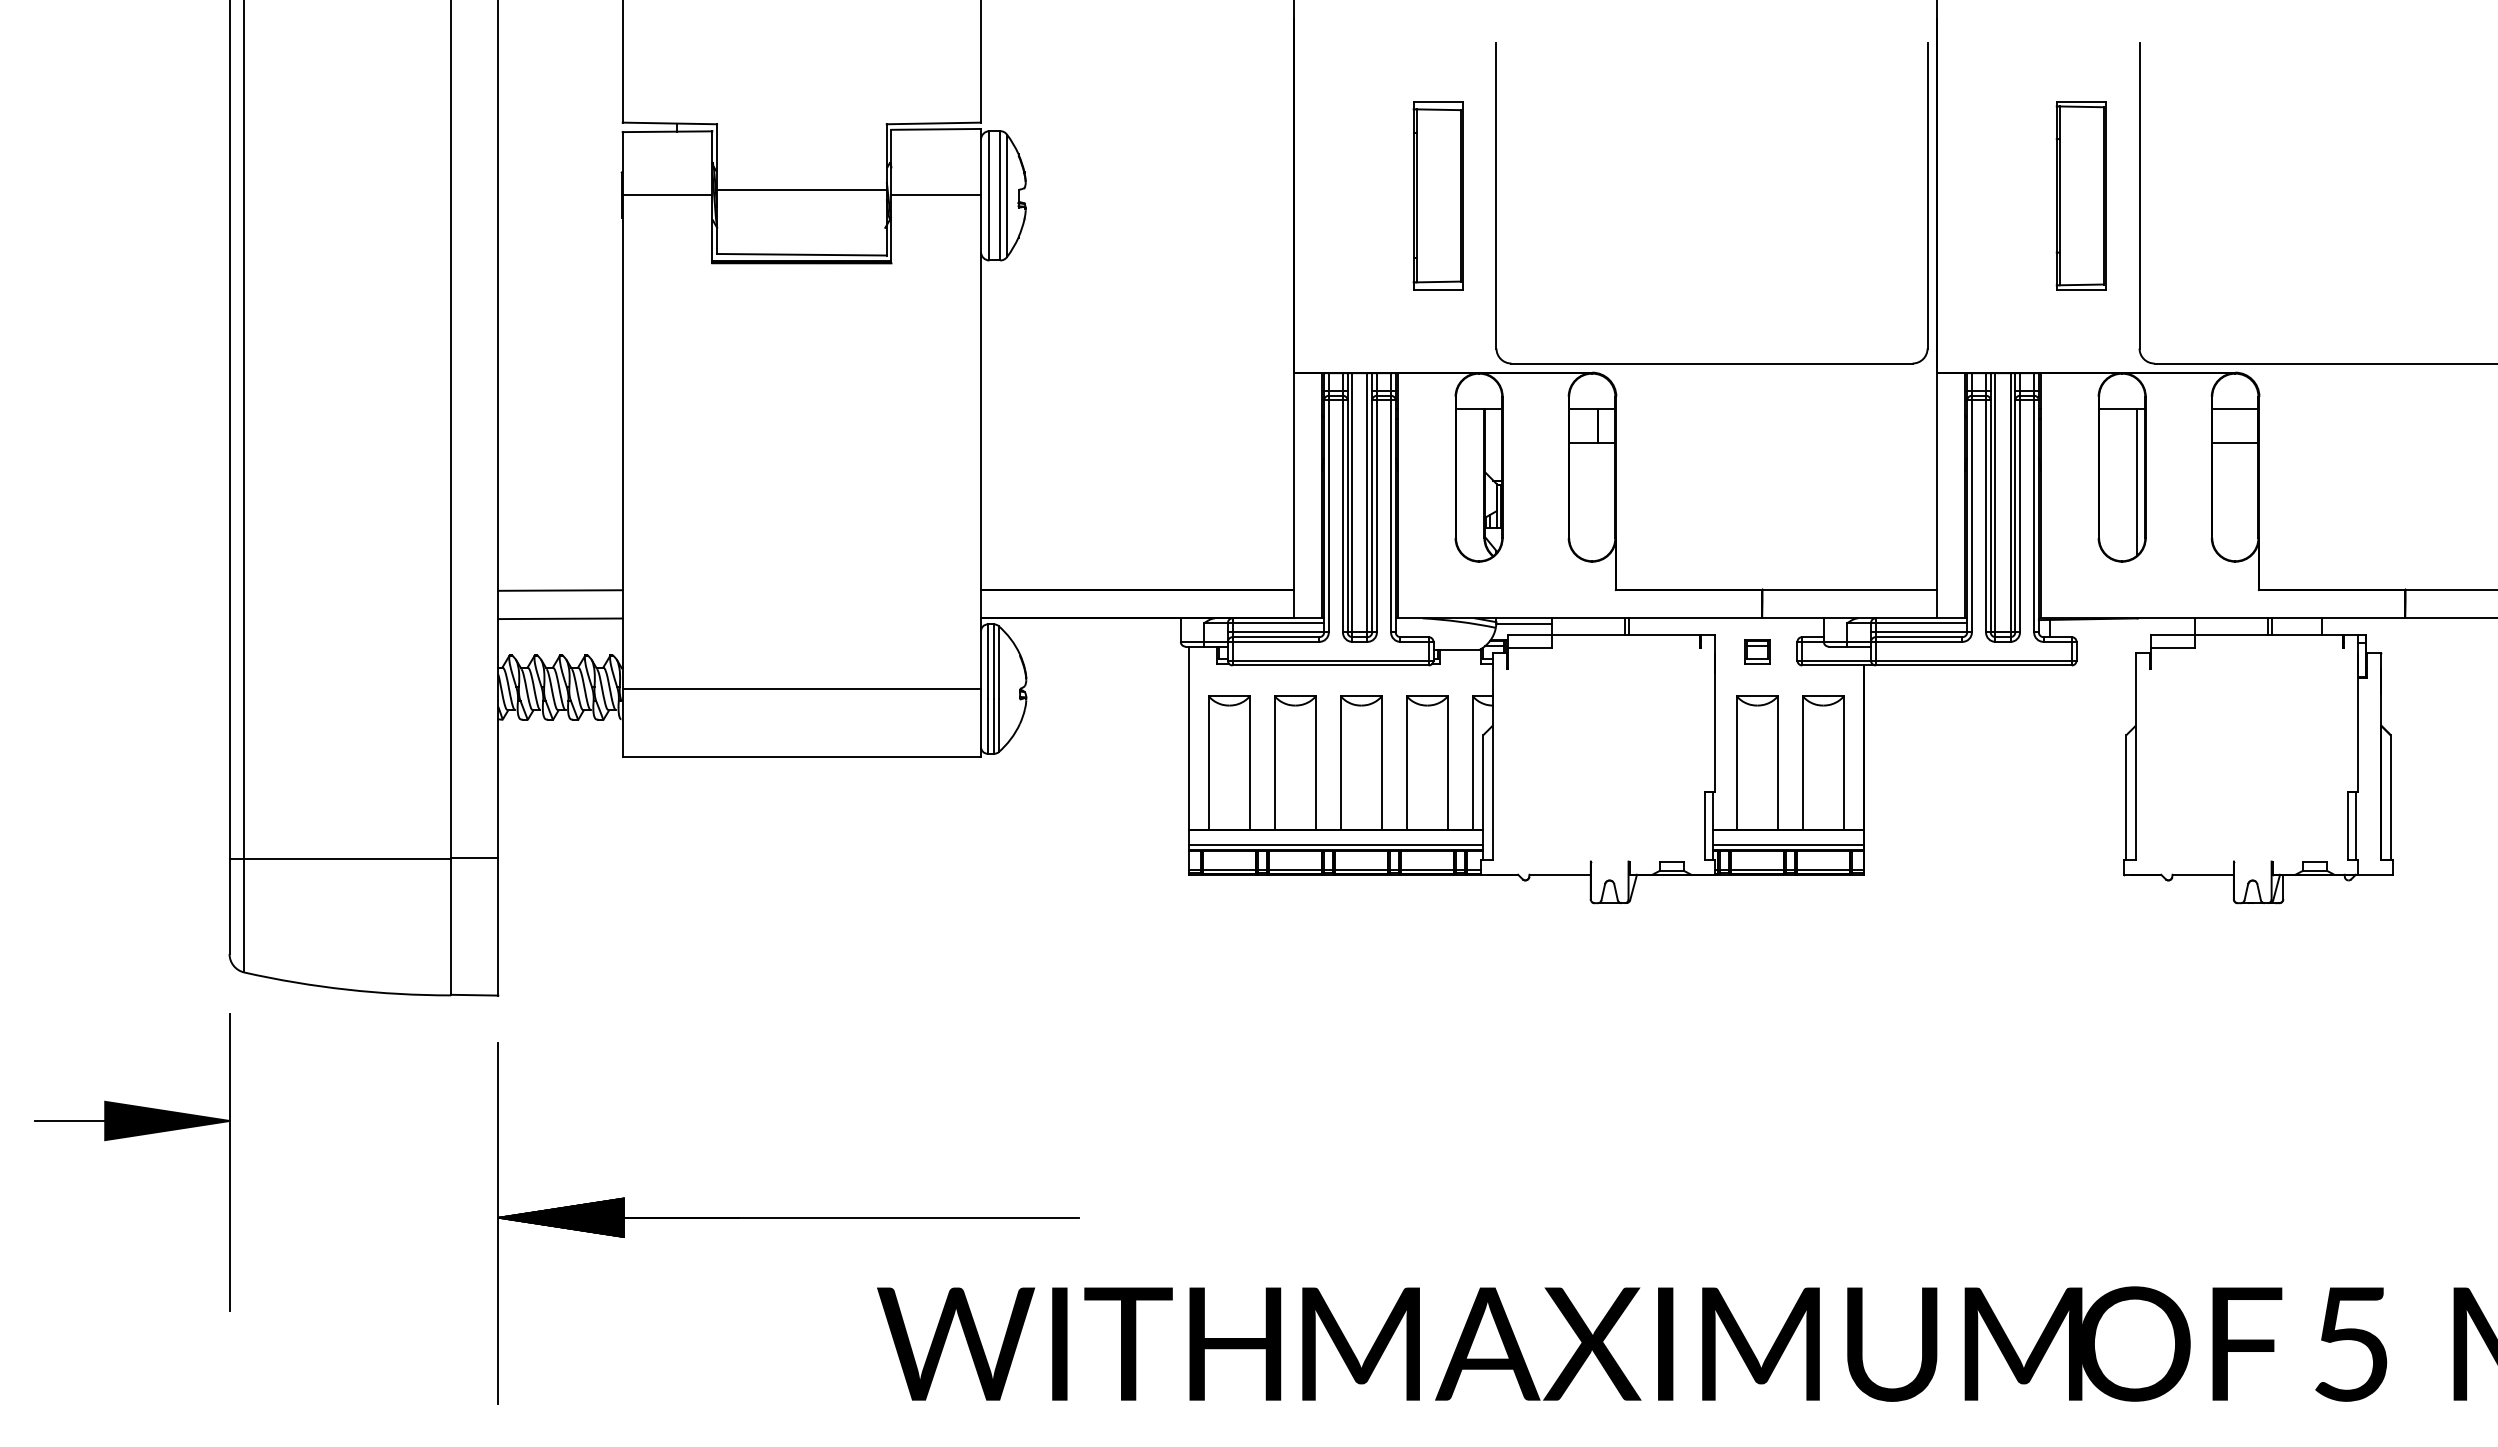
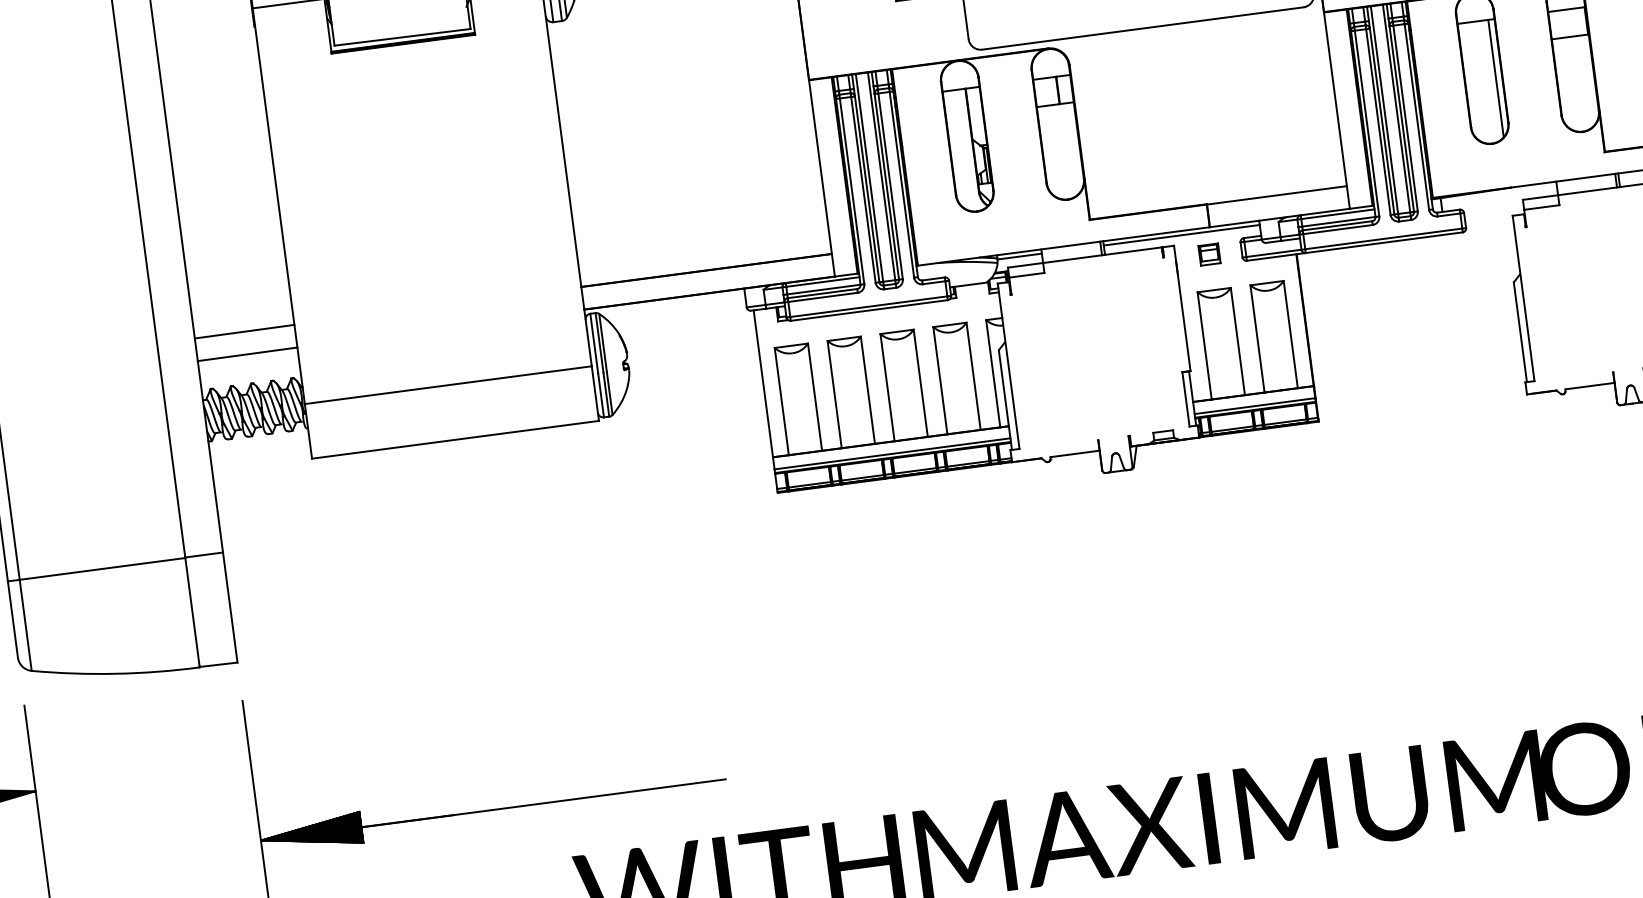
line: (1726, 623) -> (1181, 235), added

